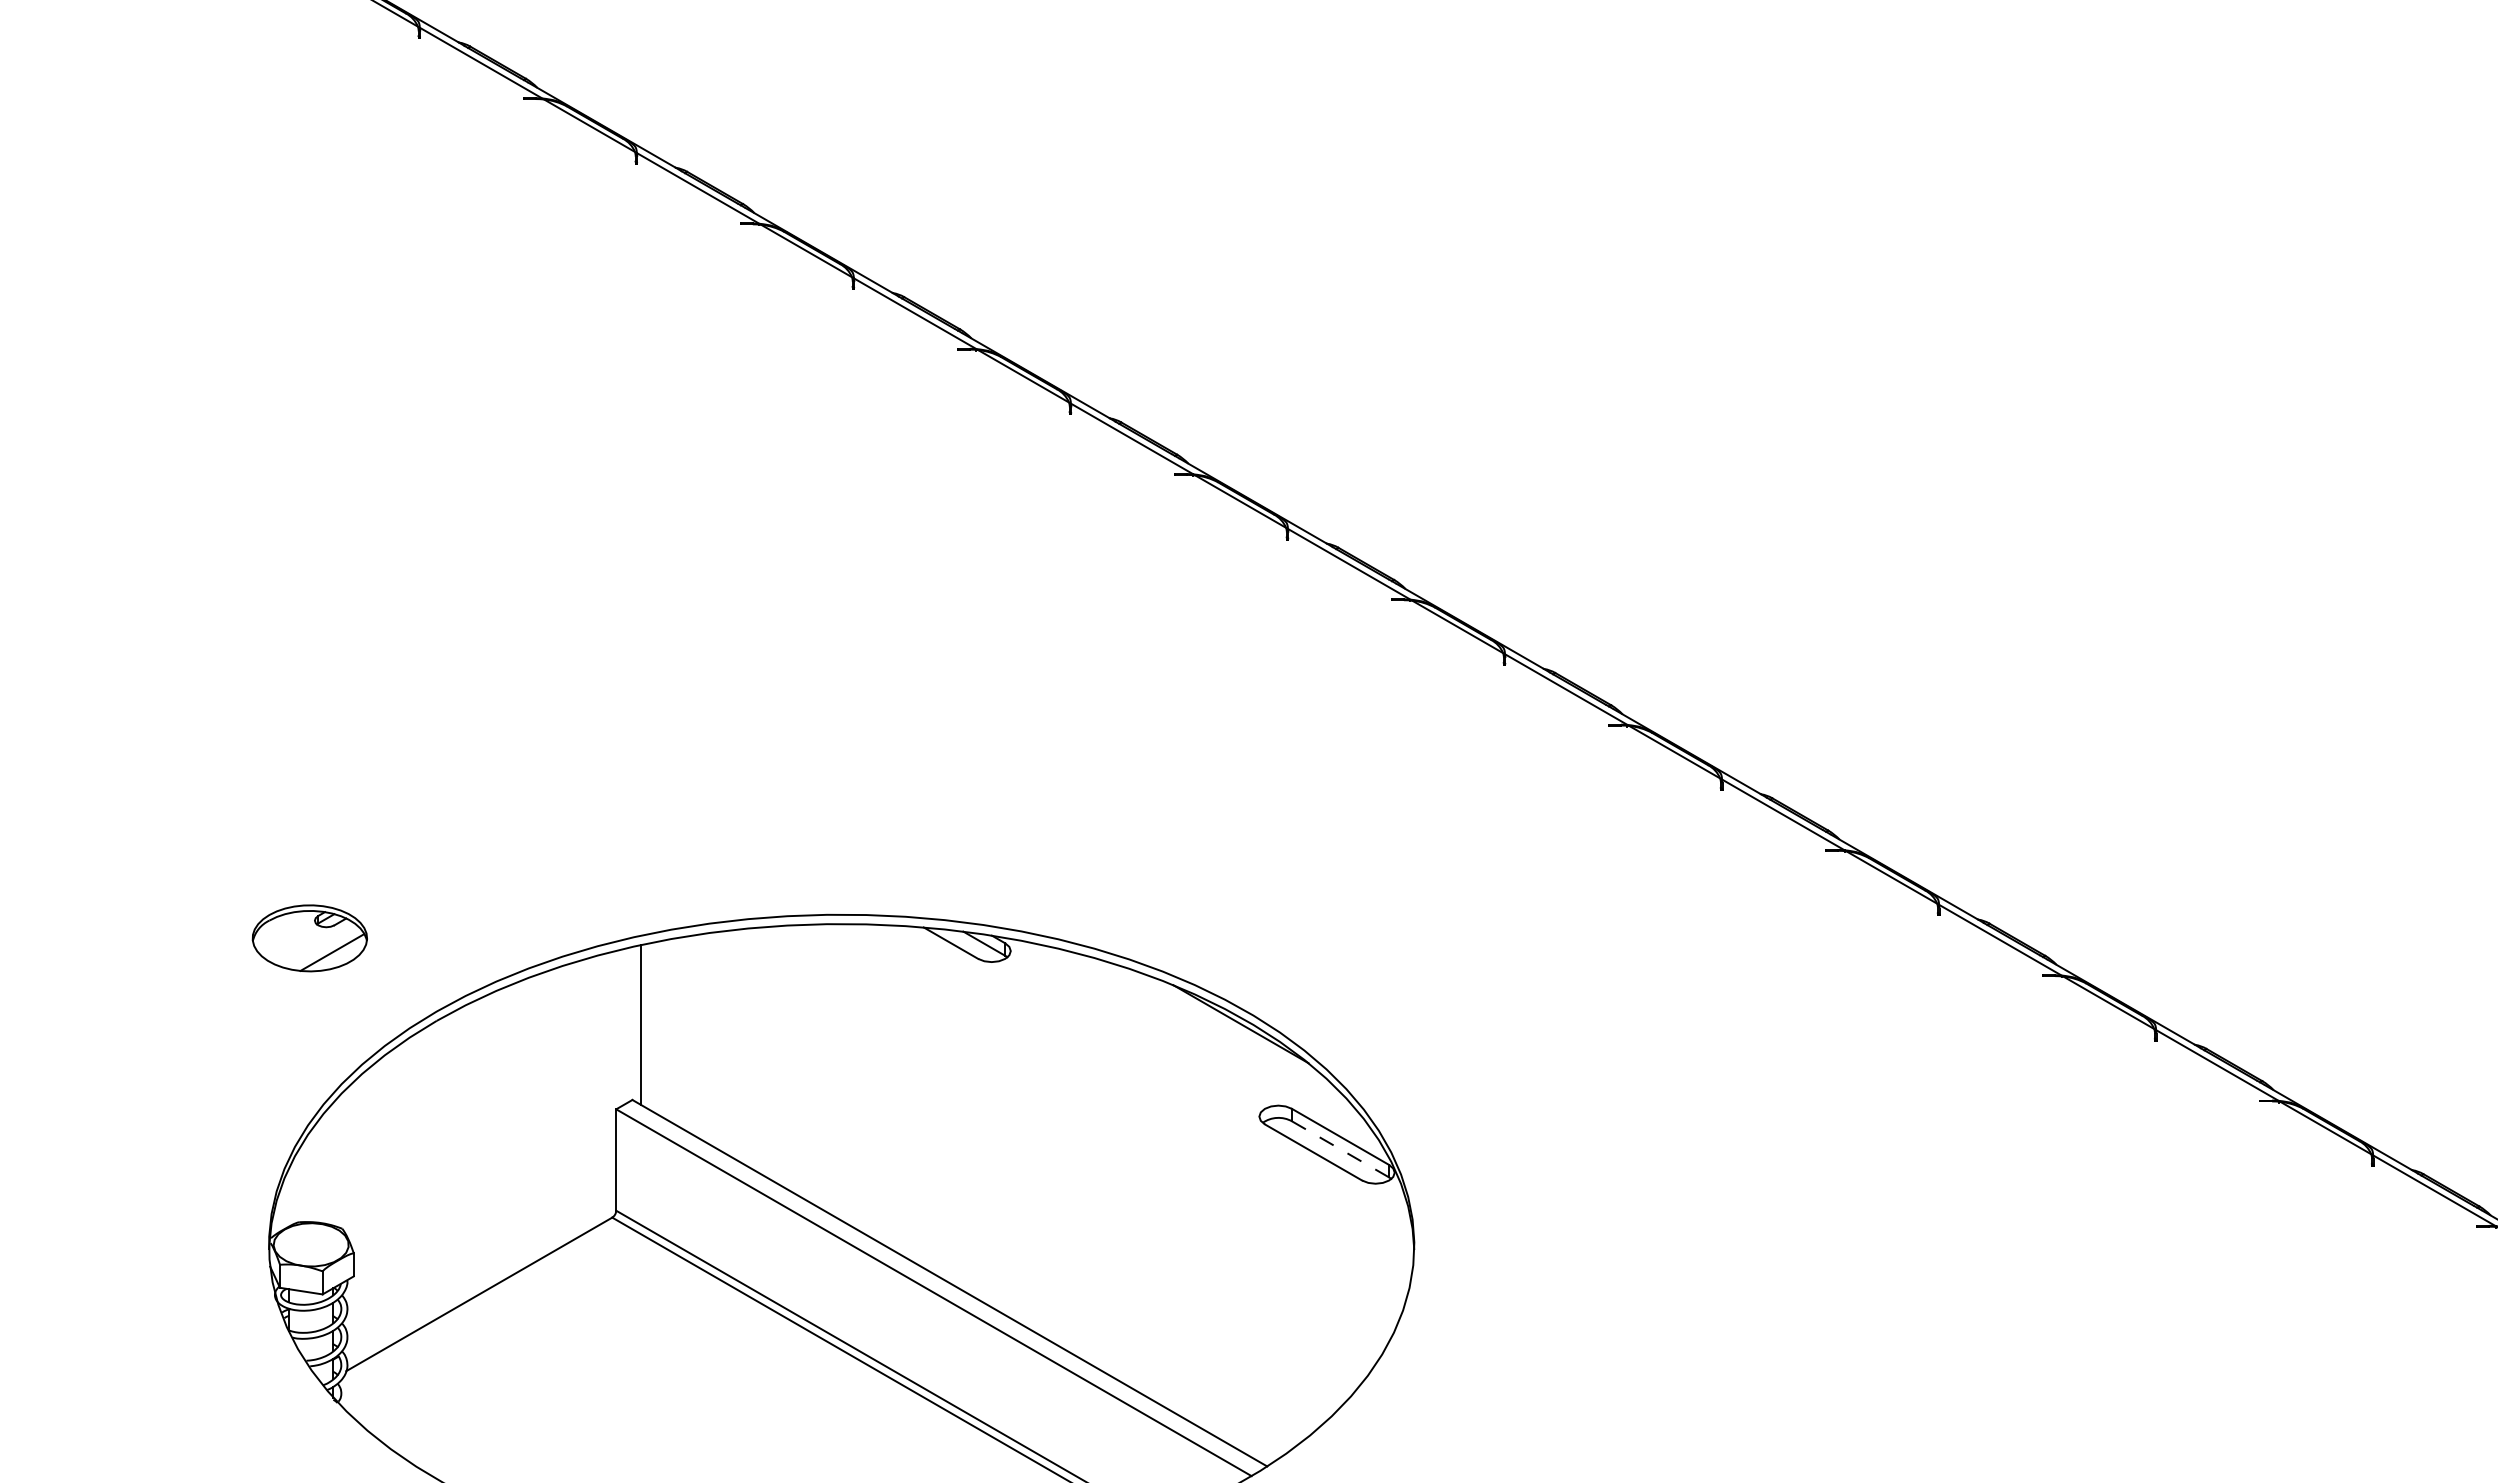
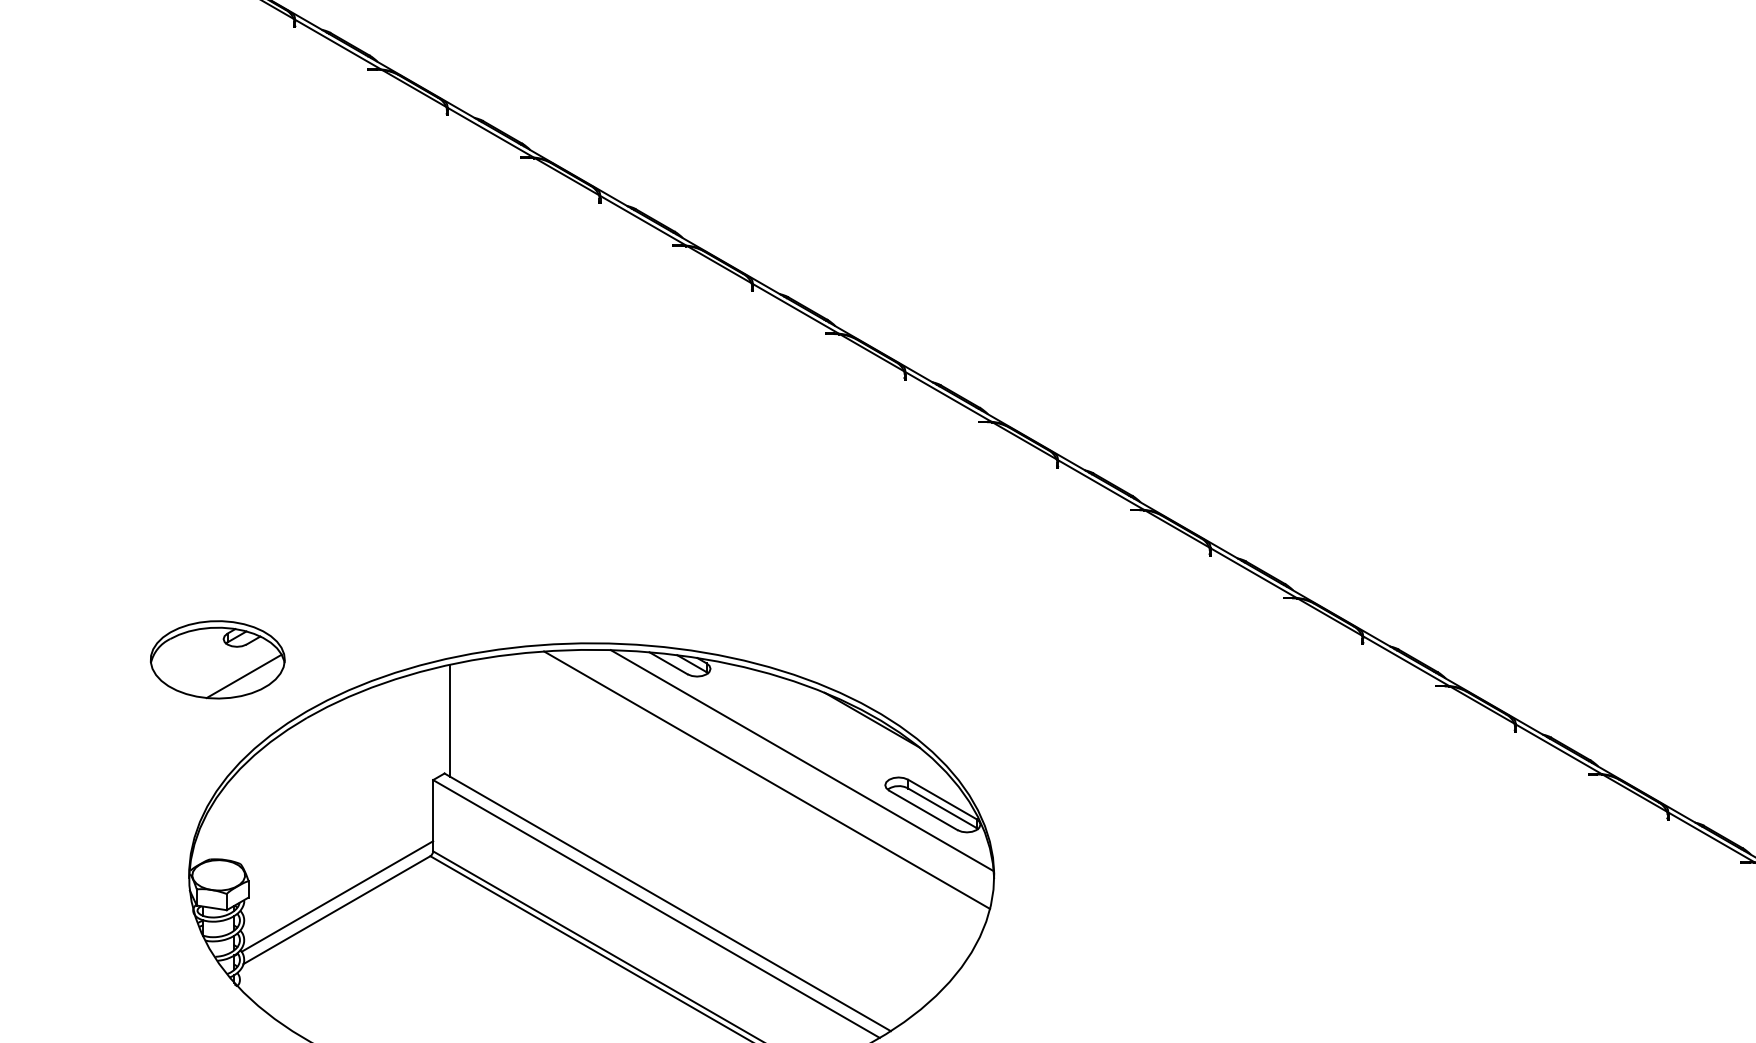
part: (309, 938) -> (217, 659), size x1.67
line: (1140, 1081) -> (801, 760), added
line: (1091, 1109) -> (767, 780), added
line: (1340, 1149) -> (942, 808), dashed -> solid
line: (479, 1274) -> (337, 896), added

